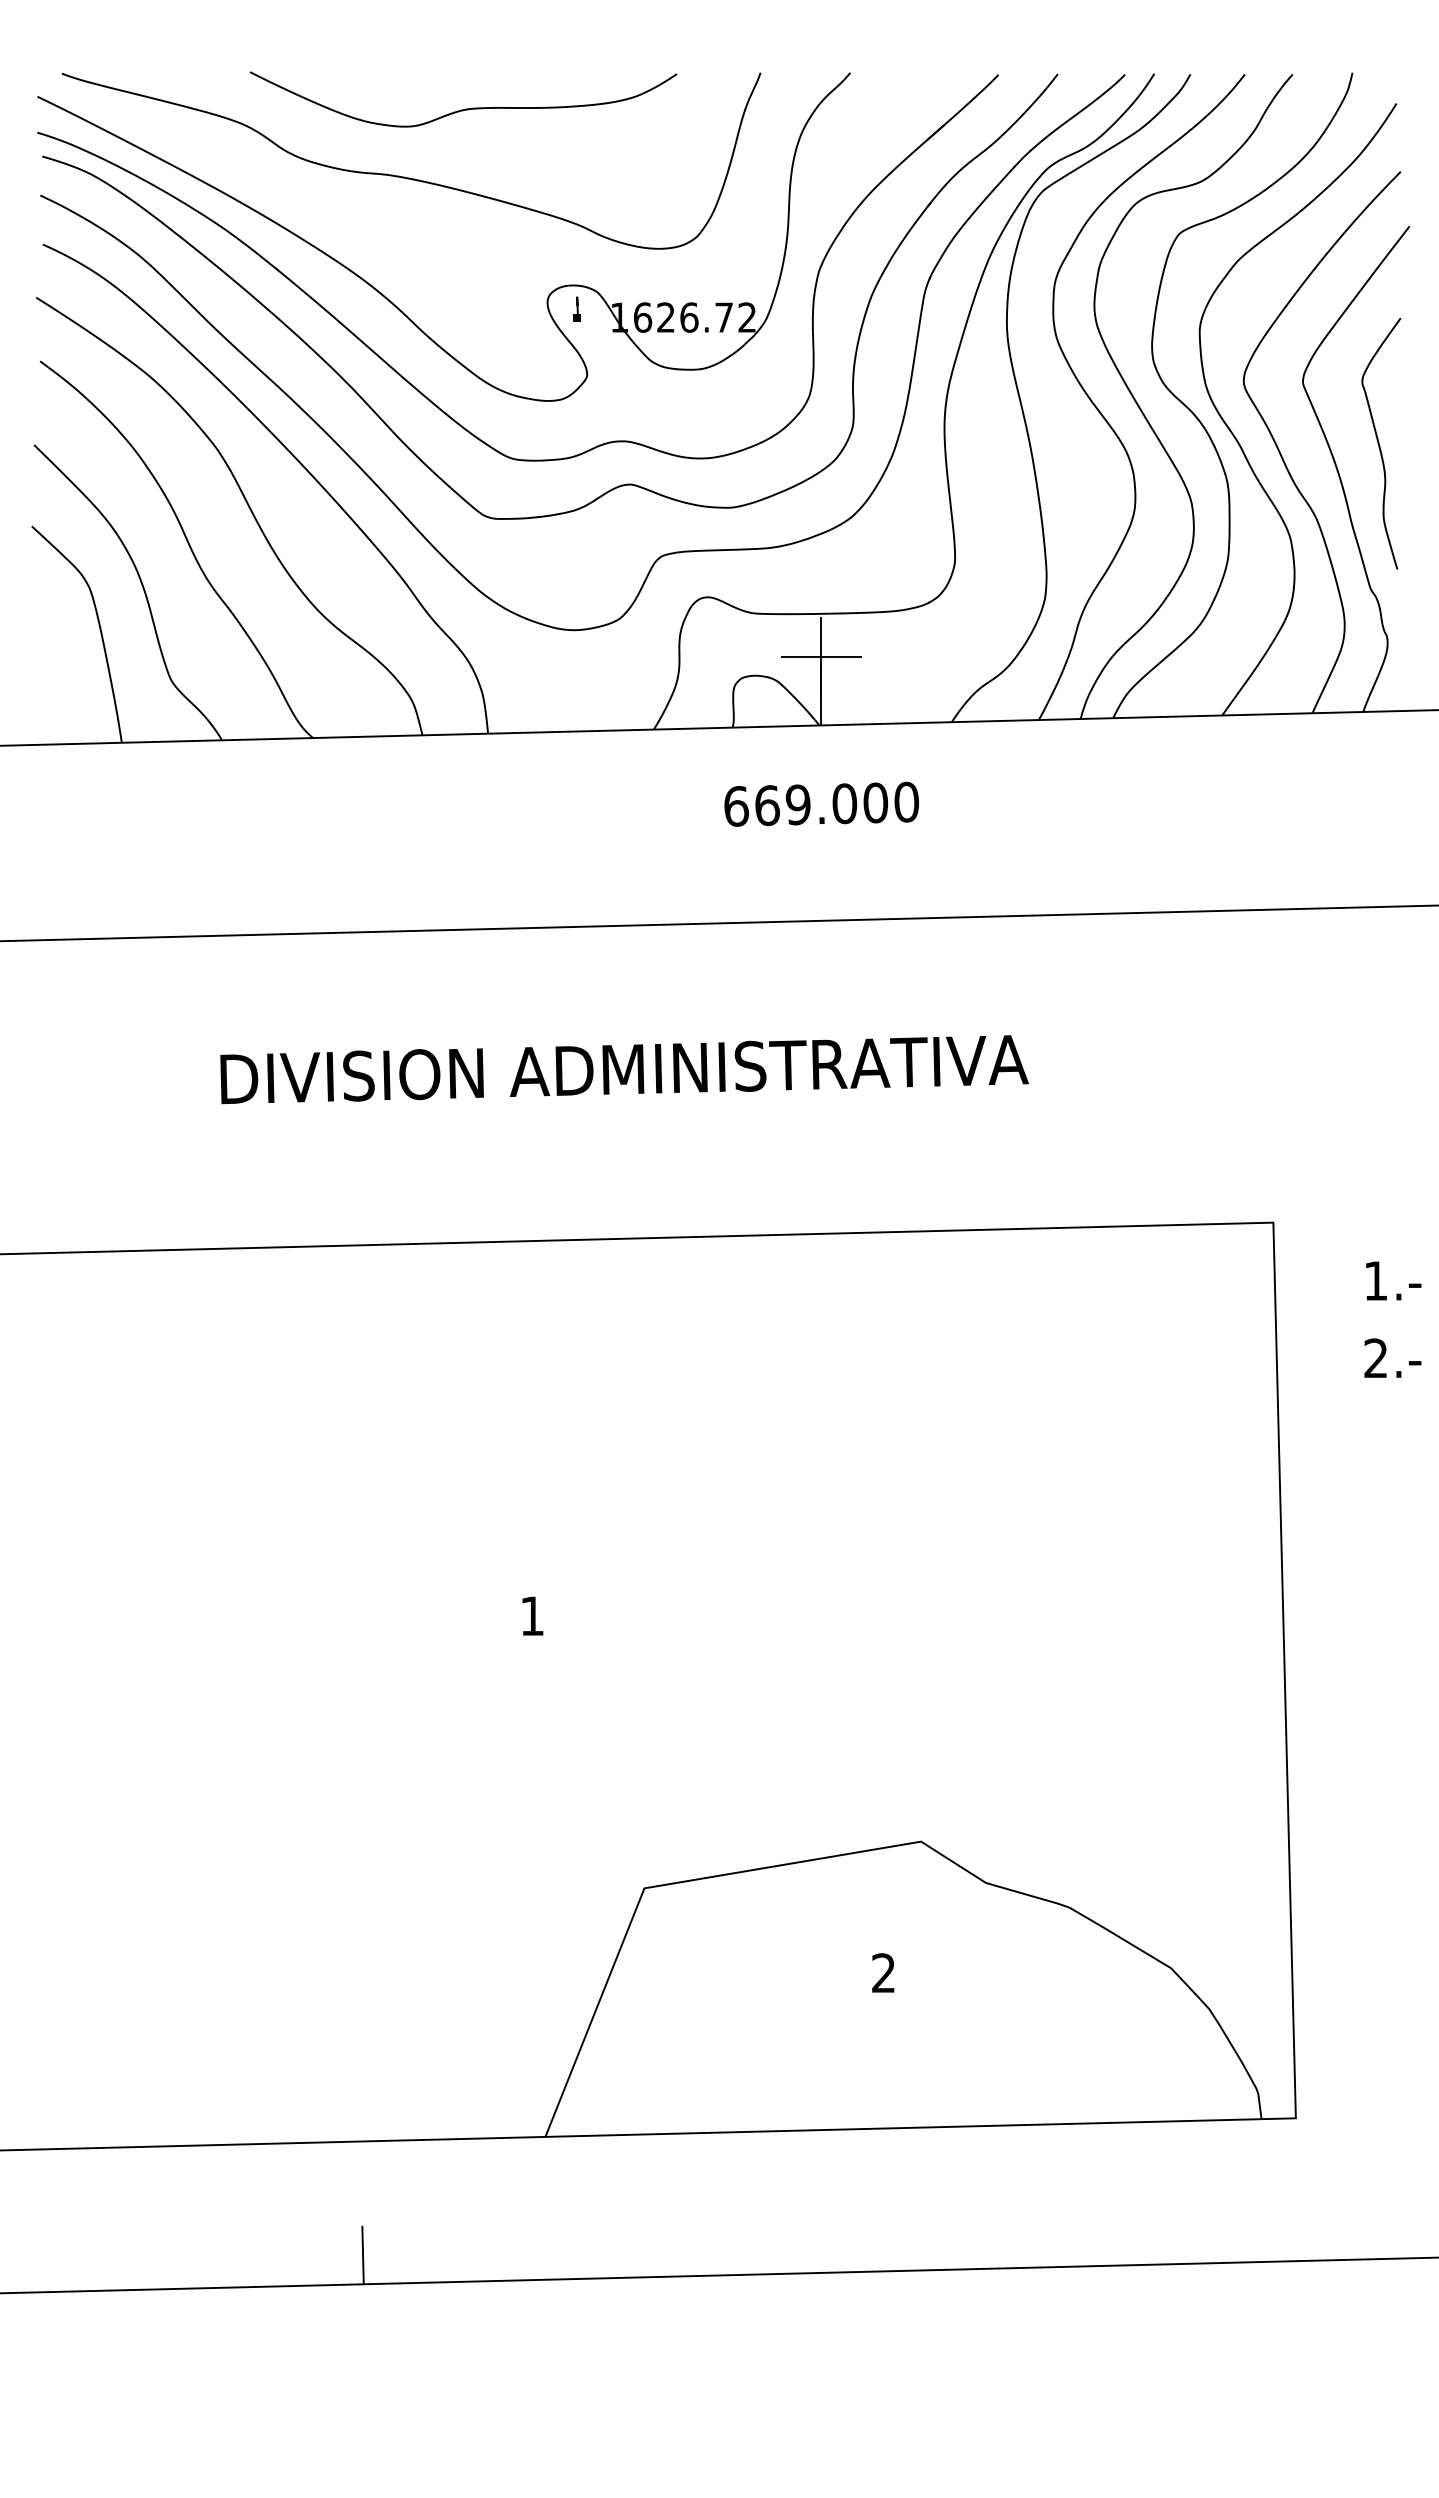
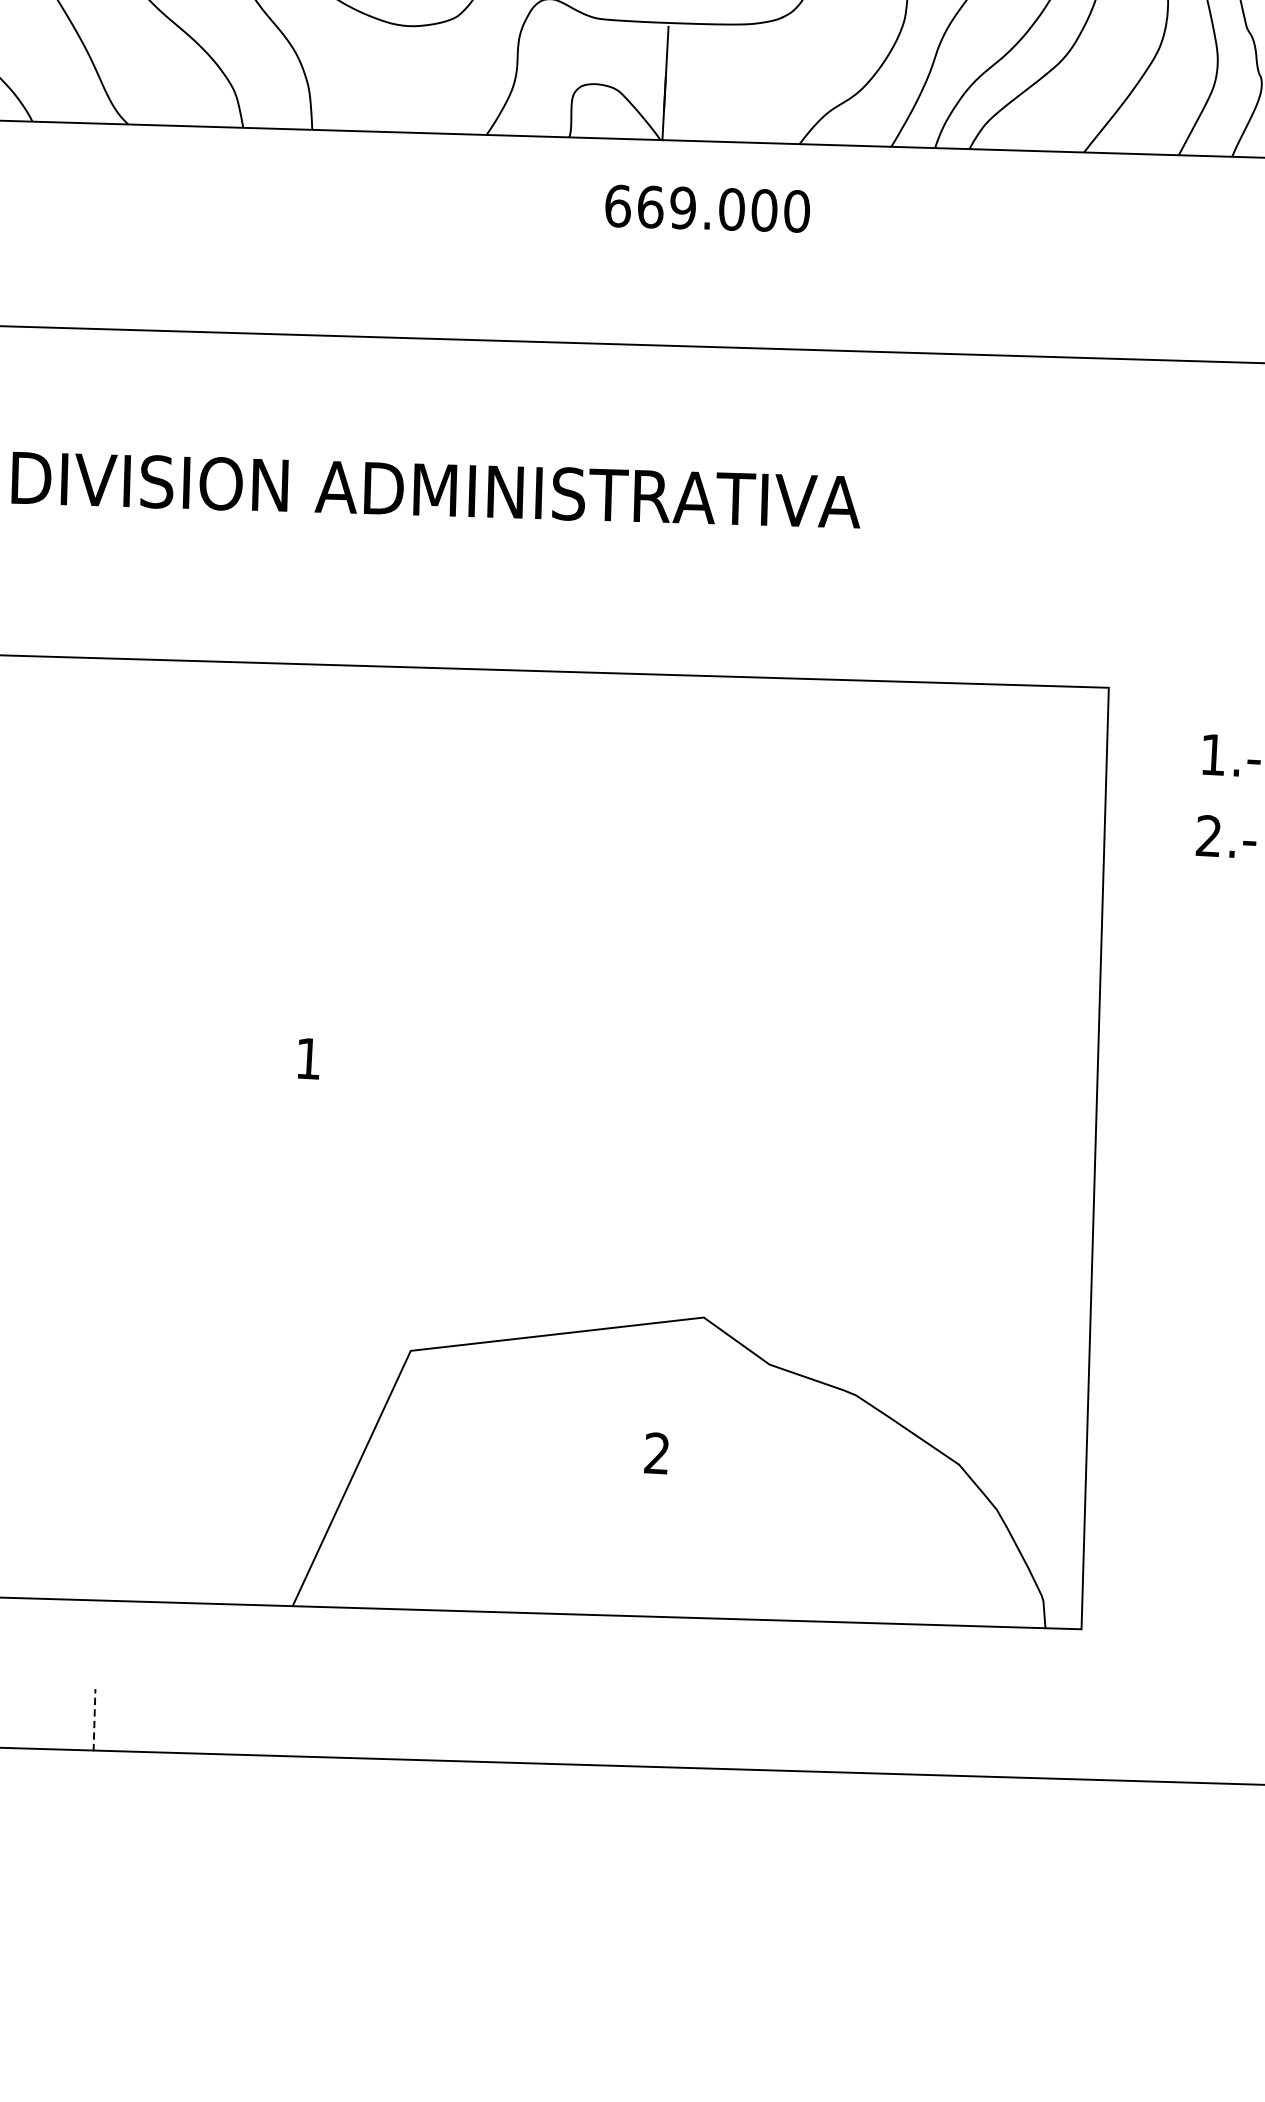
line: (820, 657) -> (665, 68), removed
text: (821, 803) -> (707, 207), moved
line: (363, 2255) -> (94, 1720), solid -> dashed

